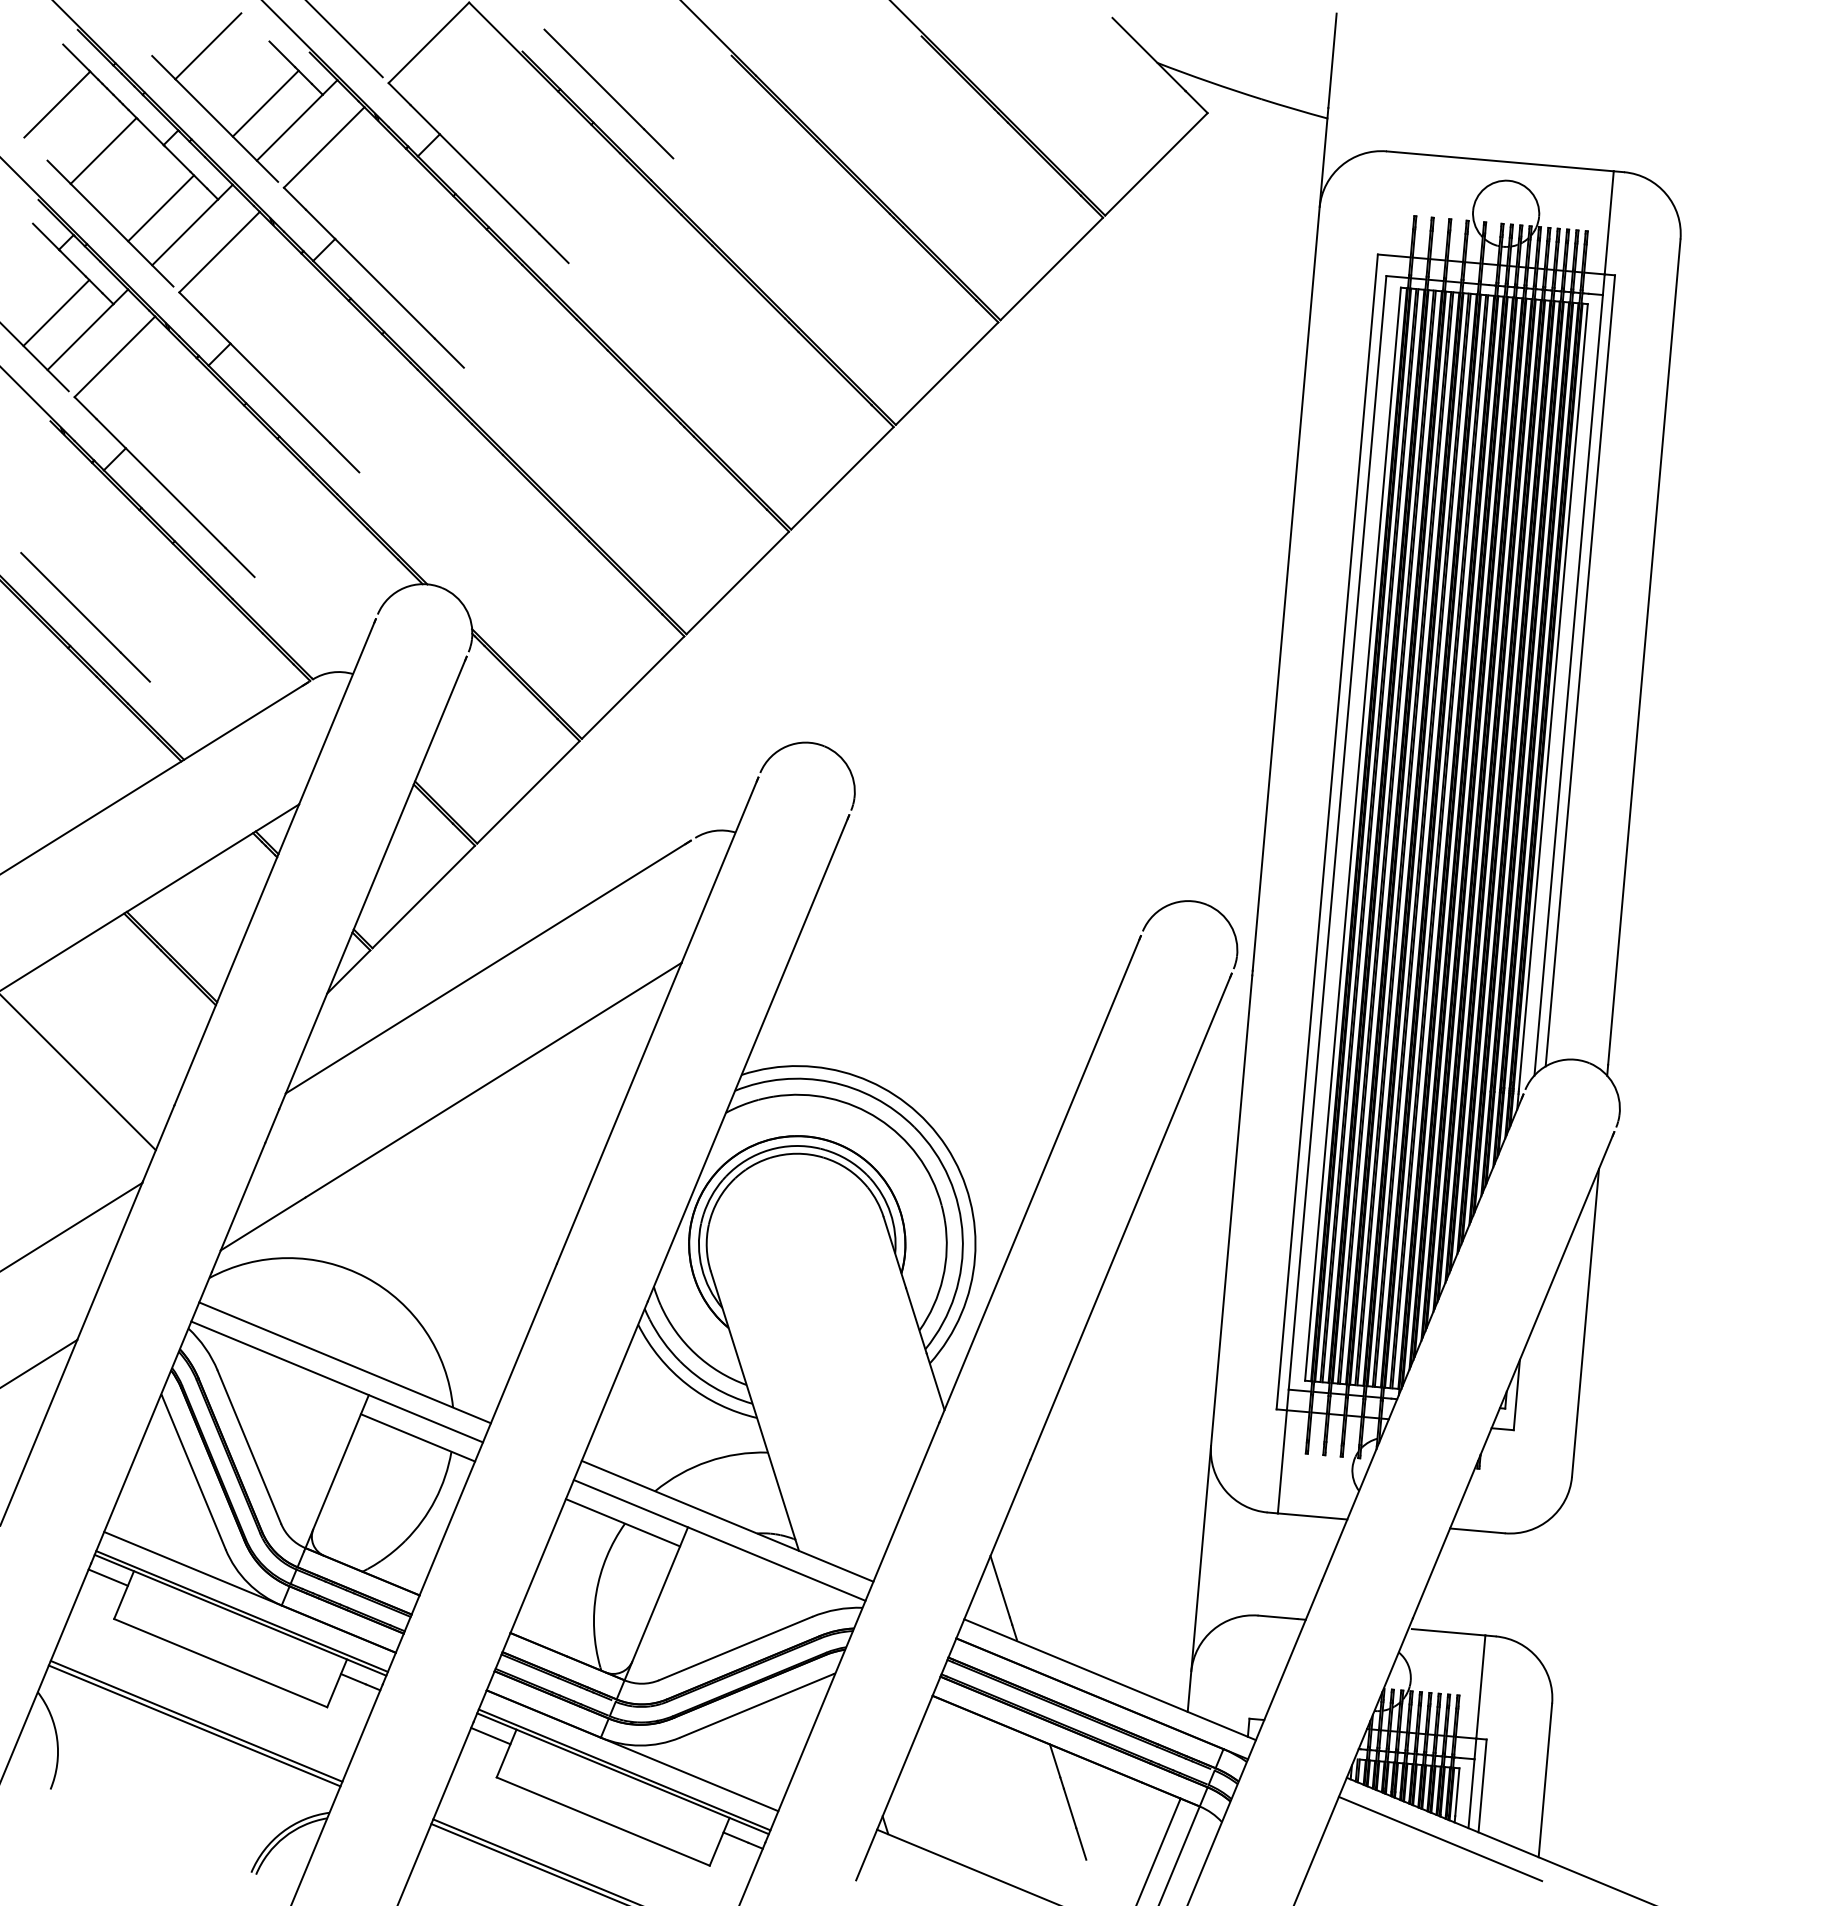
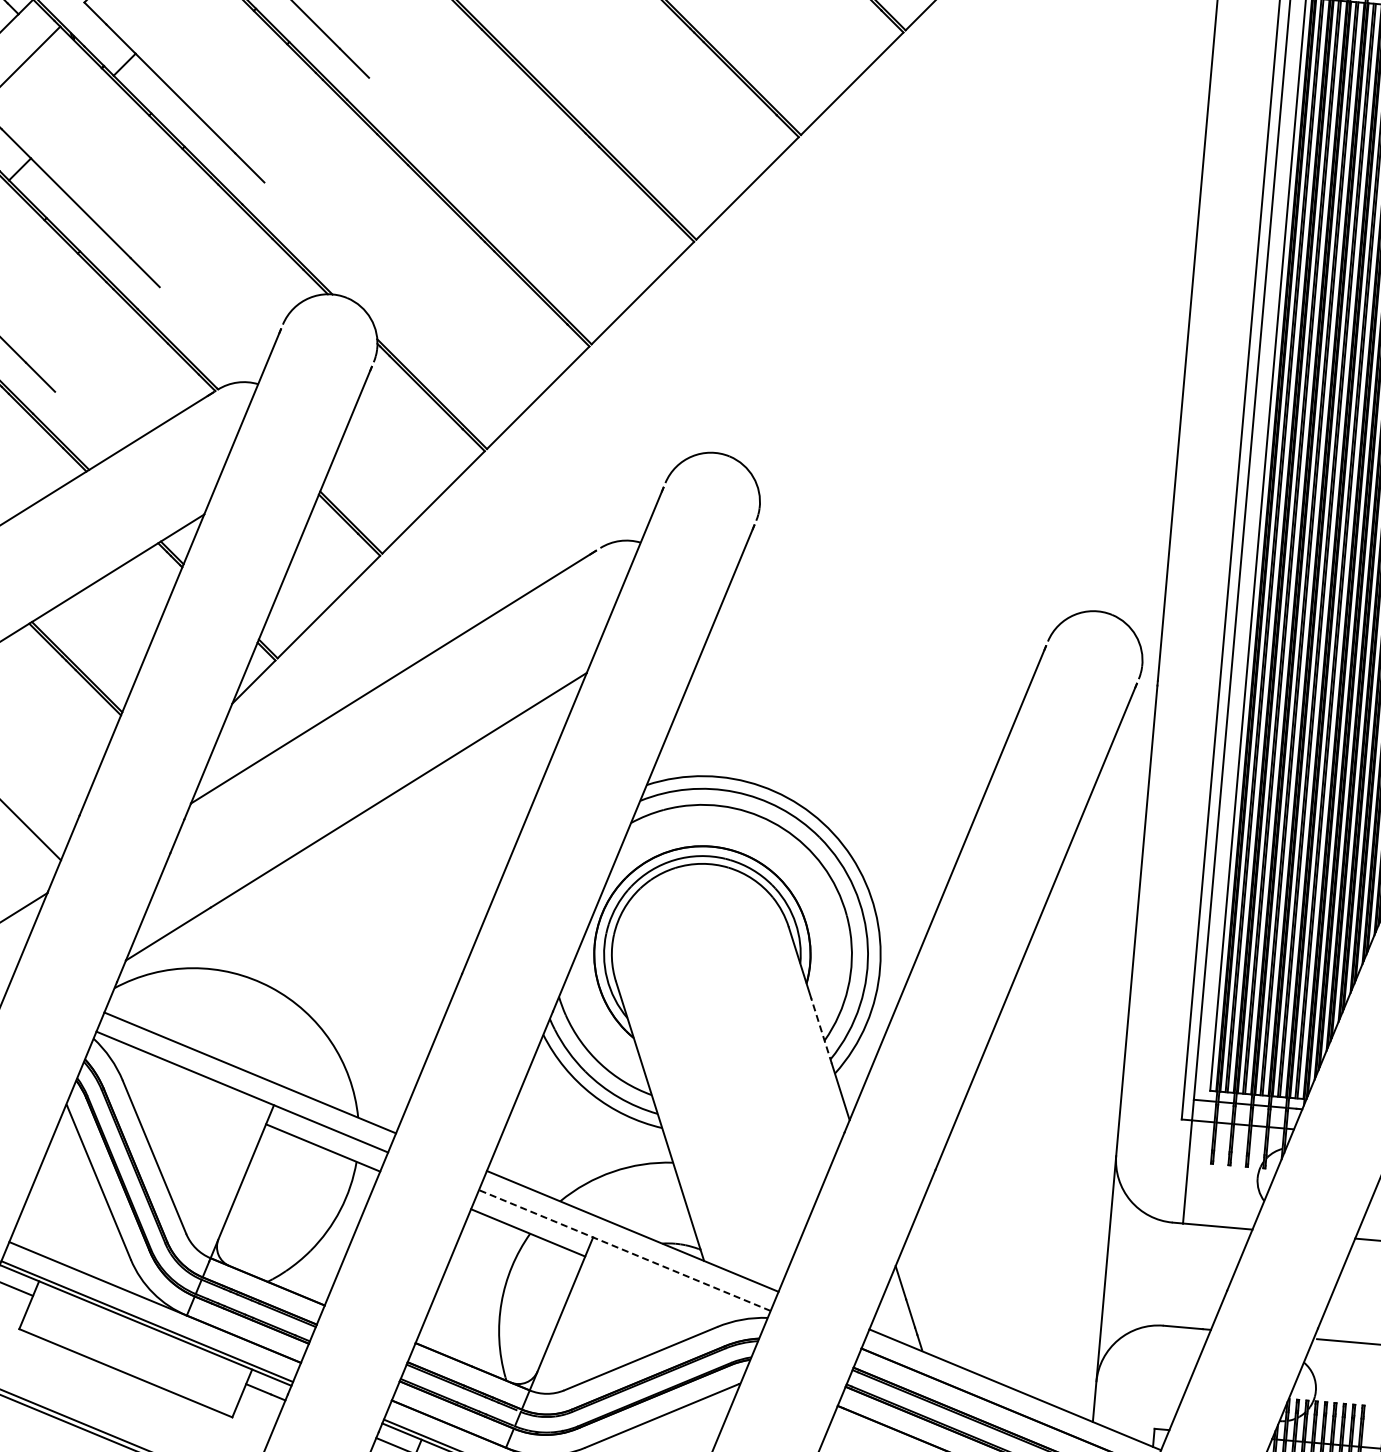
line: (916, 1320) -> (821, 1030), solid -> dashed
line: (719, 1540) -> (624, 1250), solid -> dashed

